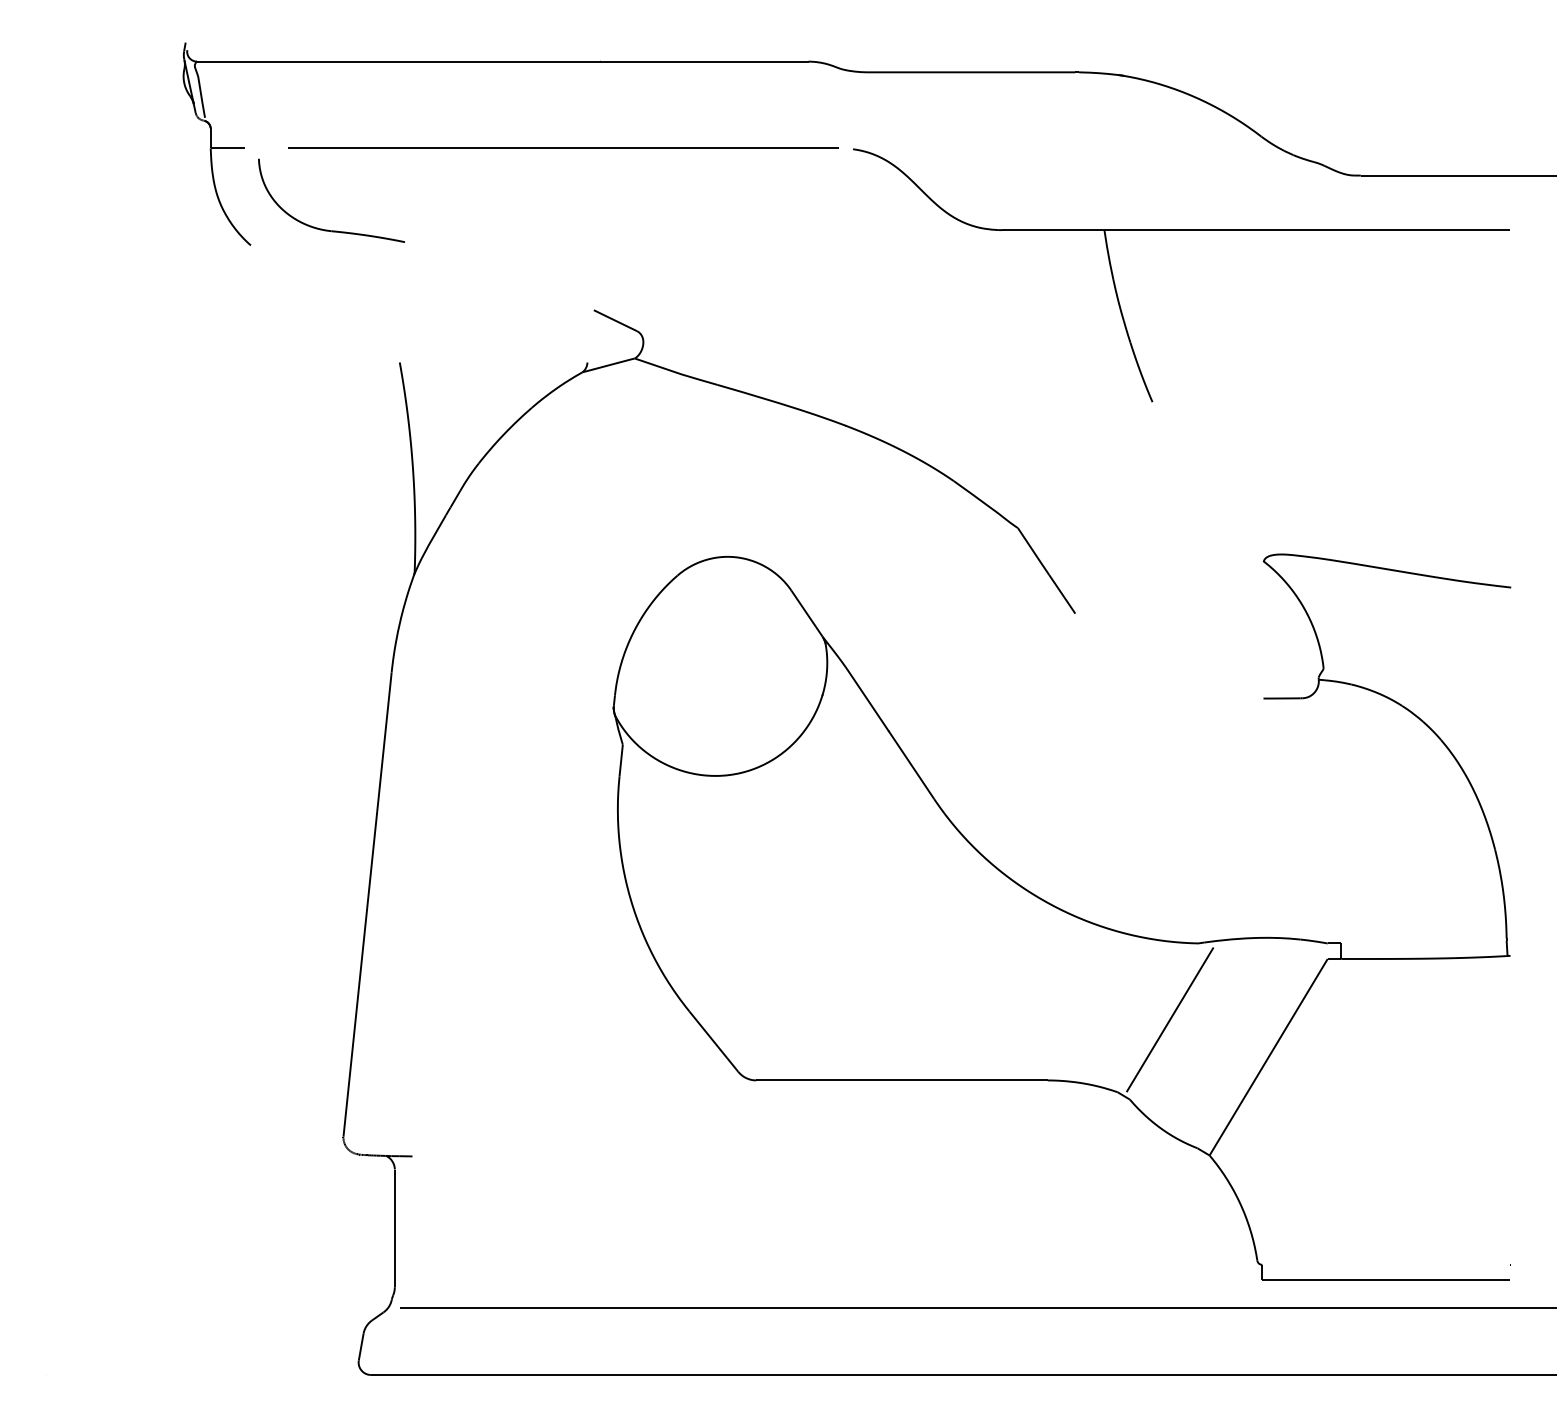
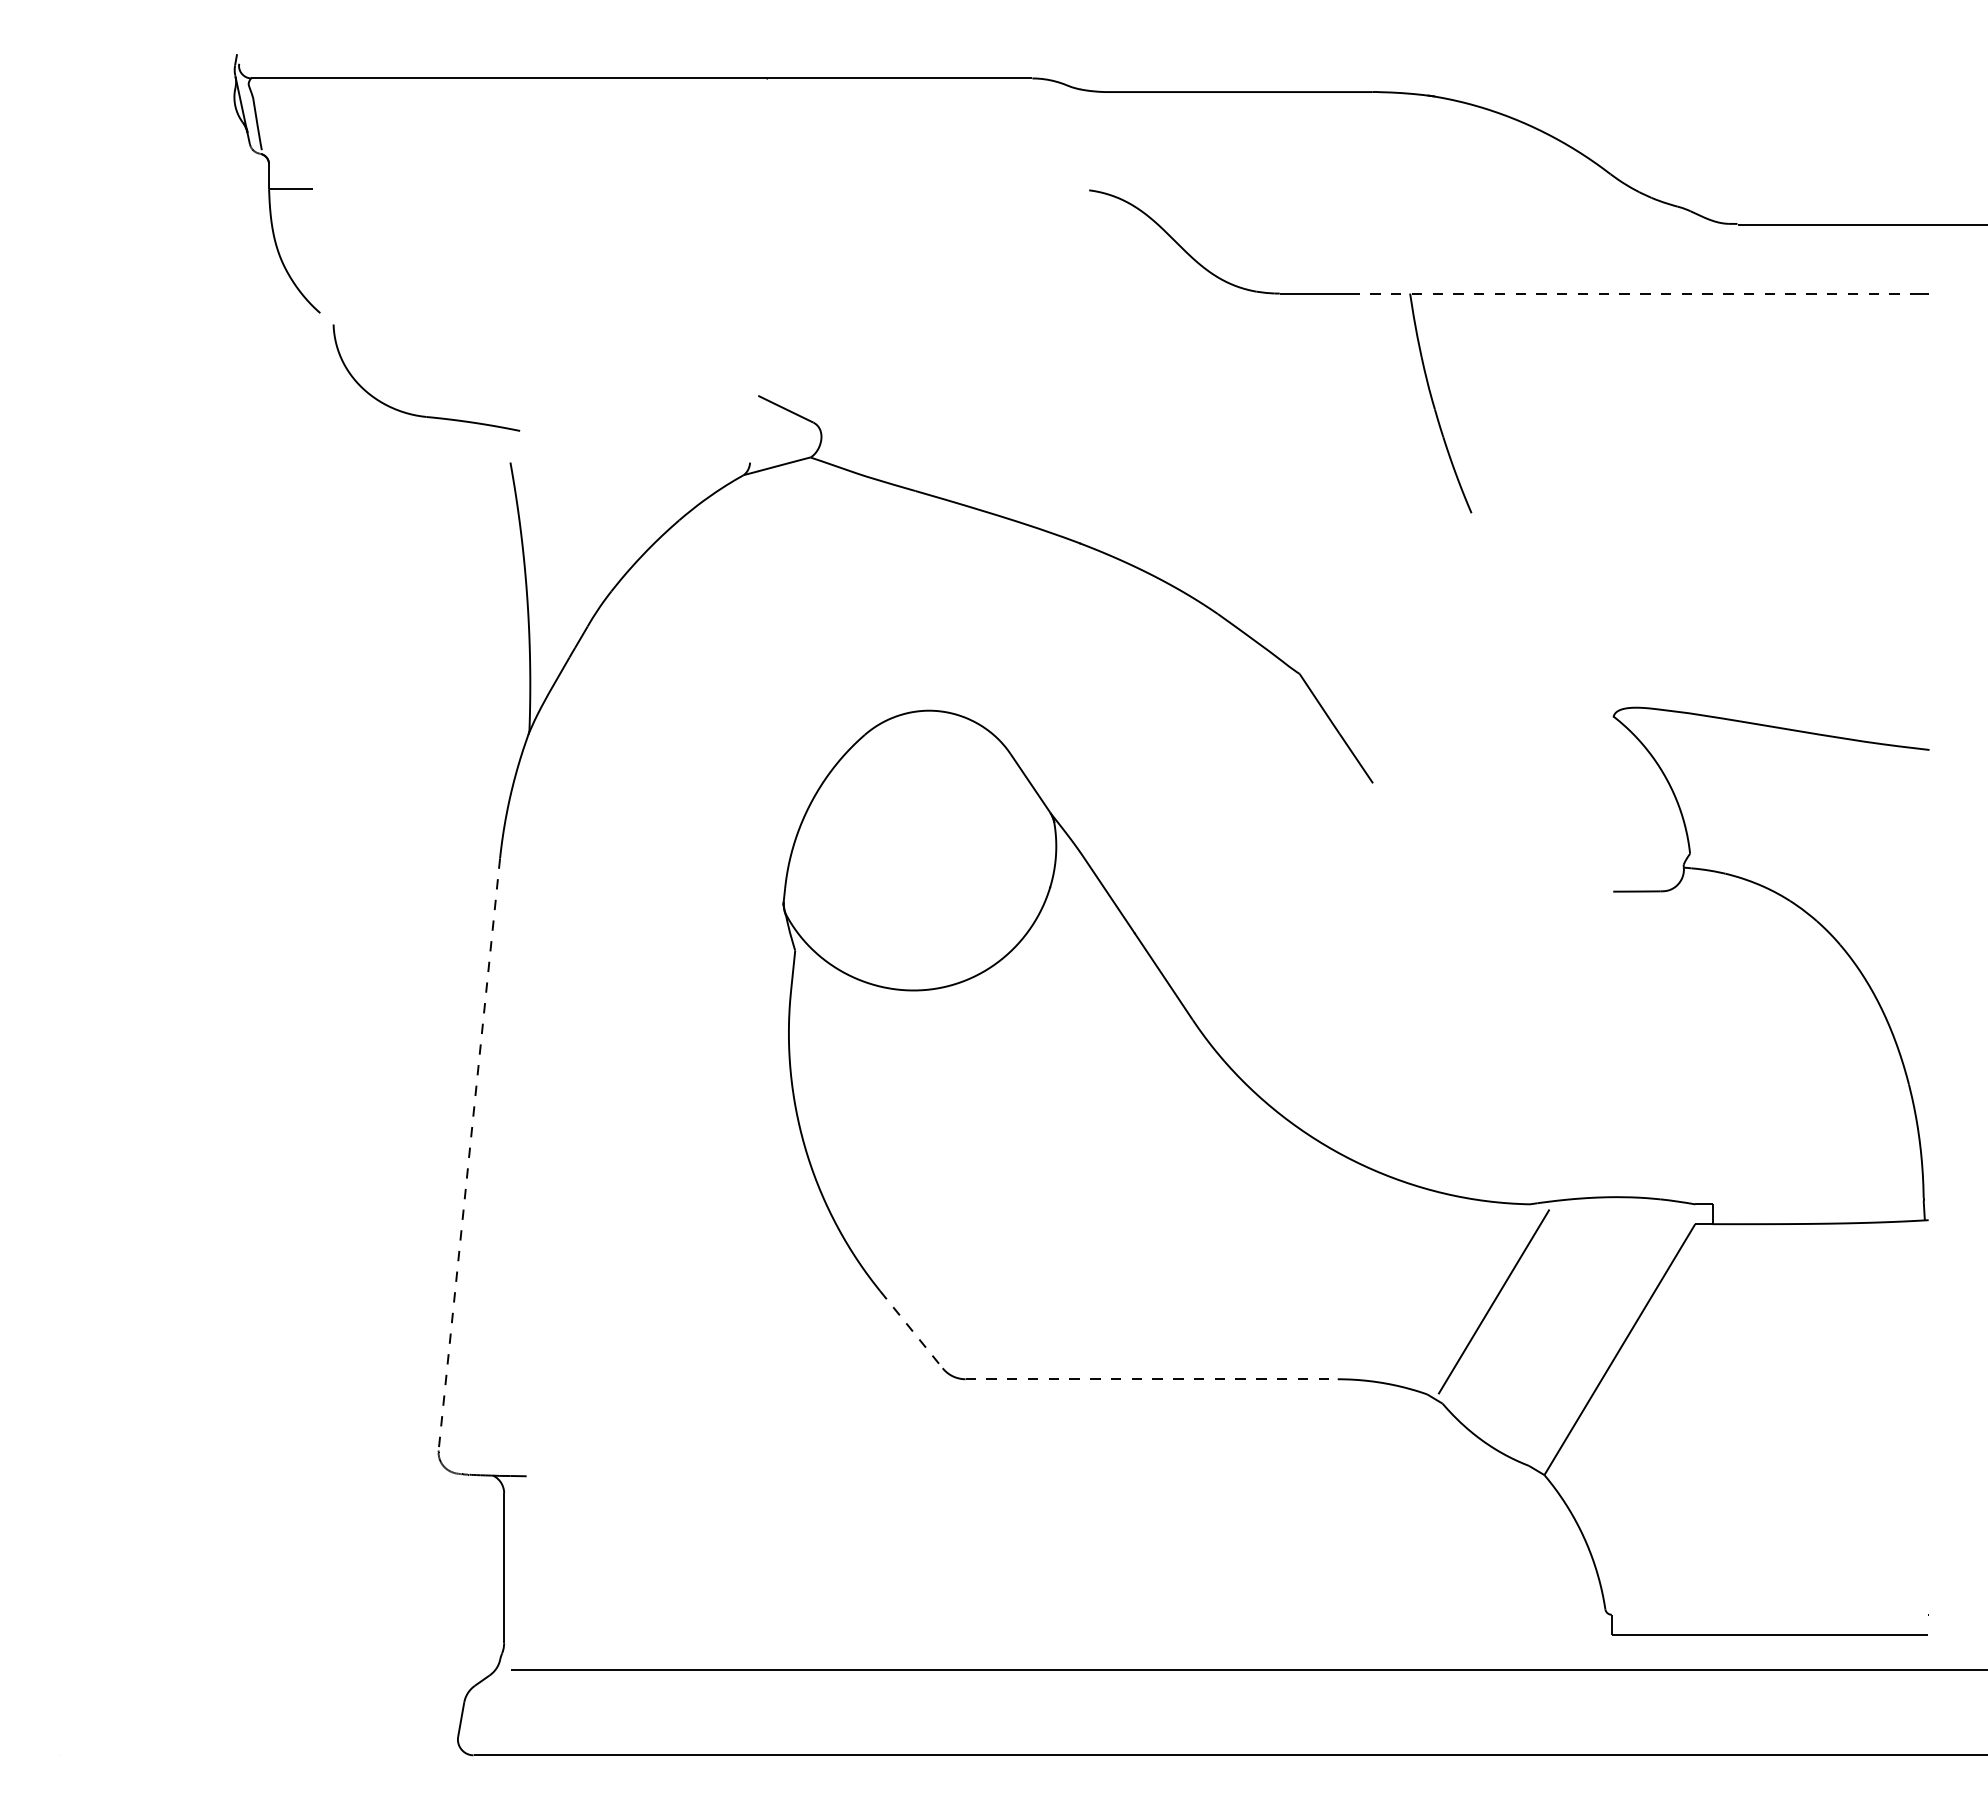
line: (562, 147) -> (718, 188), removed
part: (330, 230) -> (424, 415), moved
line: (1278, 230) -> (1632, 293), solid -> dashed
line: (367, 904) -> (469, 1154), solid -> dashed
line: (713, 1041) -> (911, 1329), solid -> dashed
line: (902, 1080) -> (1152, 1379), solid -> dashed

